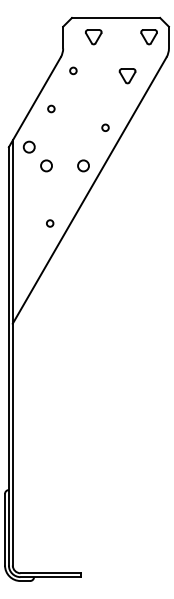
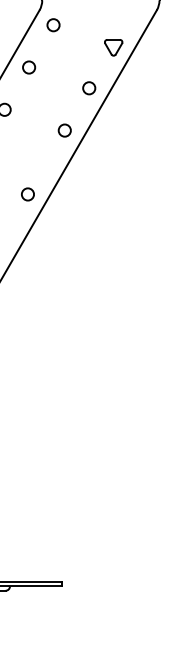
circle: (73, 70) -> (53, 24), size x1.67
part: (127, 76) -> (113, 48), moved
circle: (51, 108) -> (29, 66), size x1.67
circle: (105, 127) -> (89, 88), size x1.67
circle: (46, 165) -> (23, 130), removed
circle: (49, 223) -> (27, 194), size x1.67

